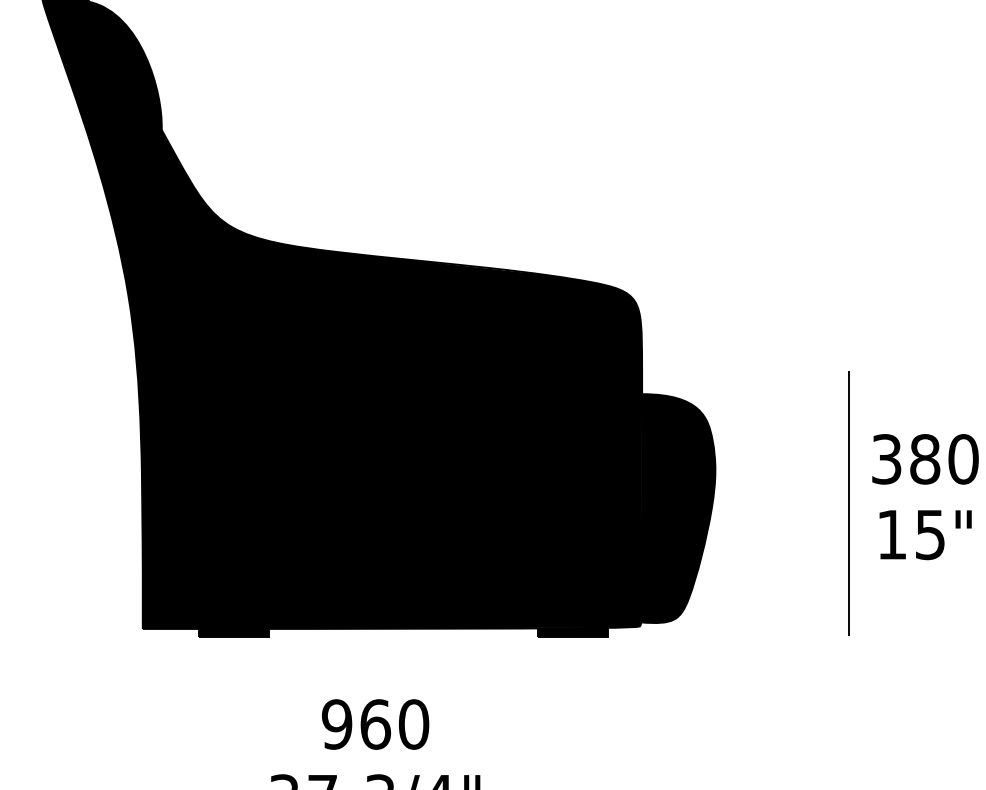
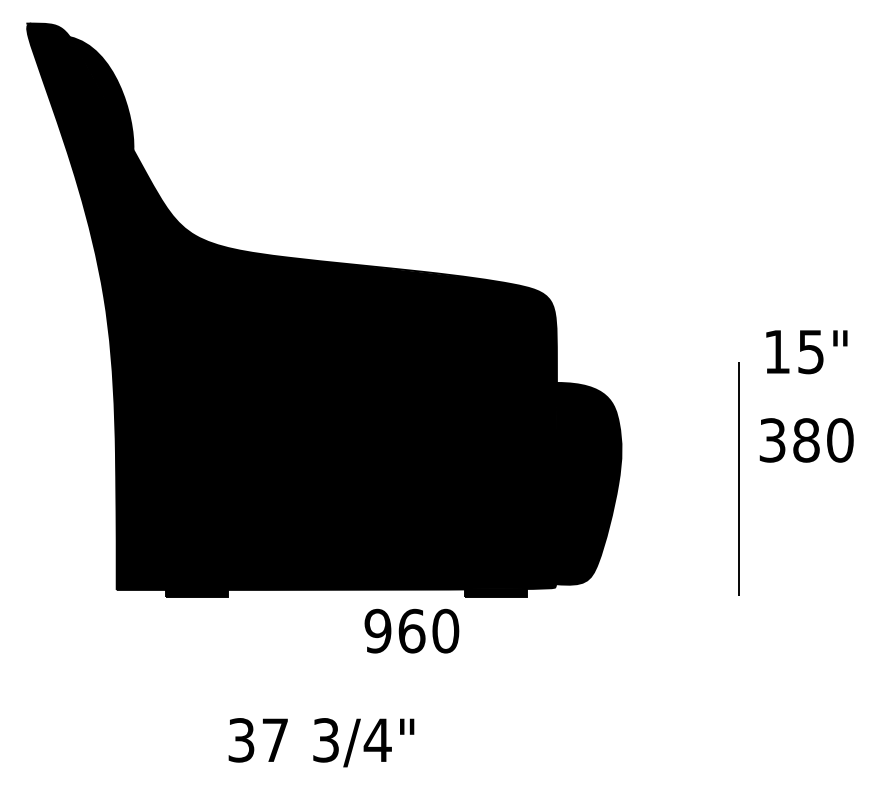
text: (925, 535) -> (806, 352), moved
text: (375, 723) -> (411, 630), moved

